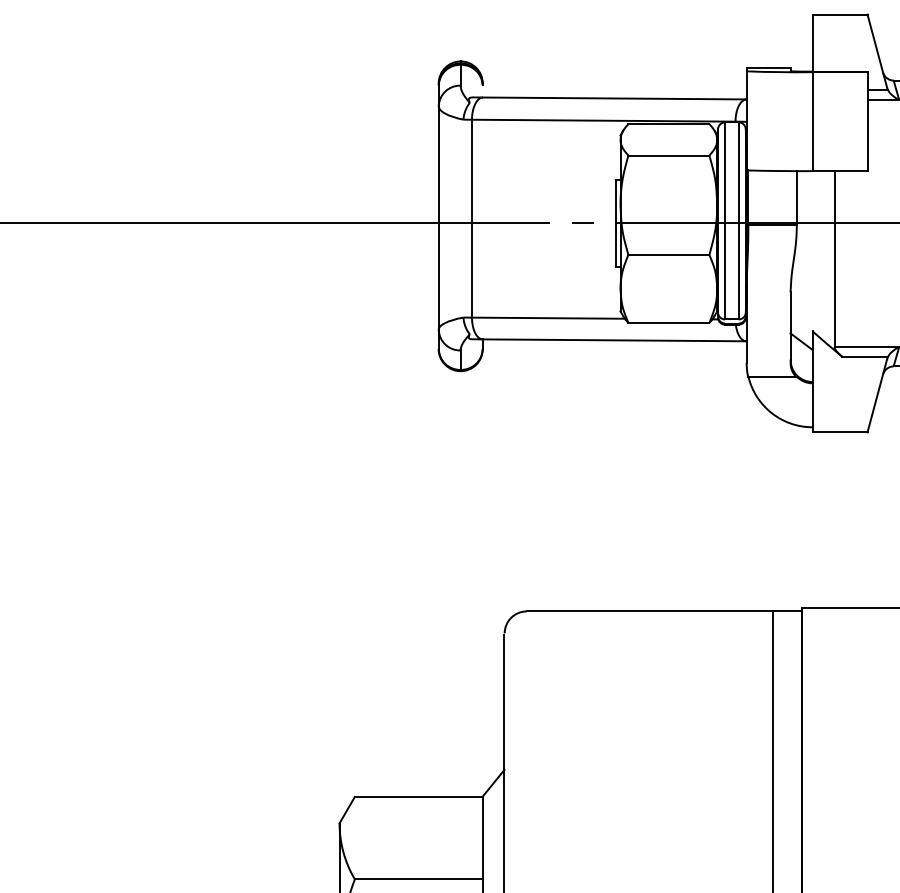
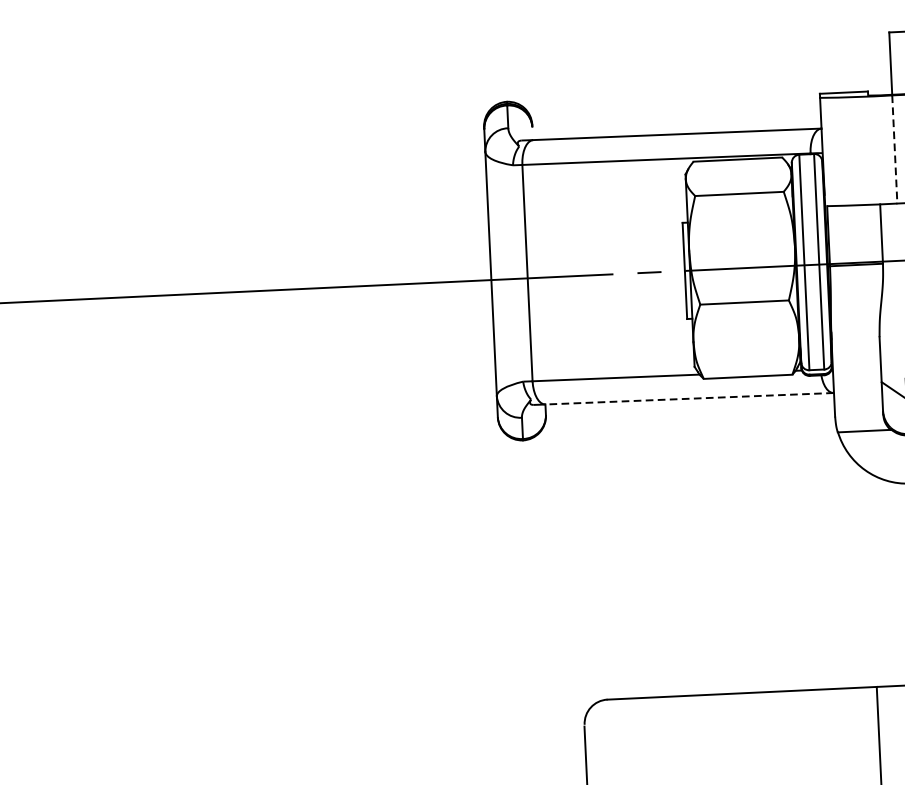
line: (812, 122) -> (894, 150), solid -> dashed
line: (614, 340) -> (689, 398), solid -> dashed

